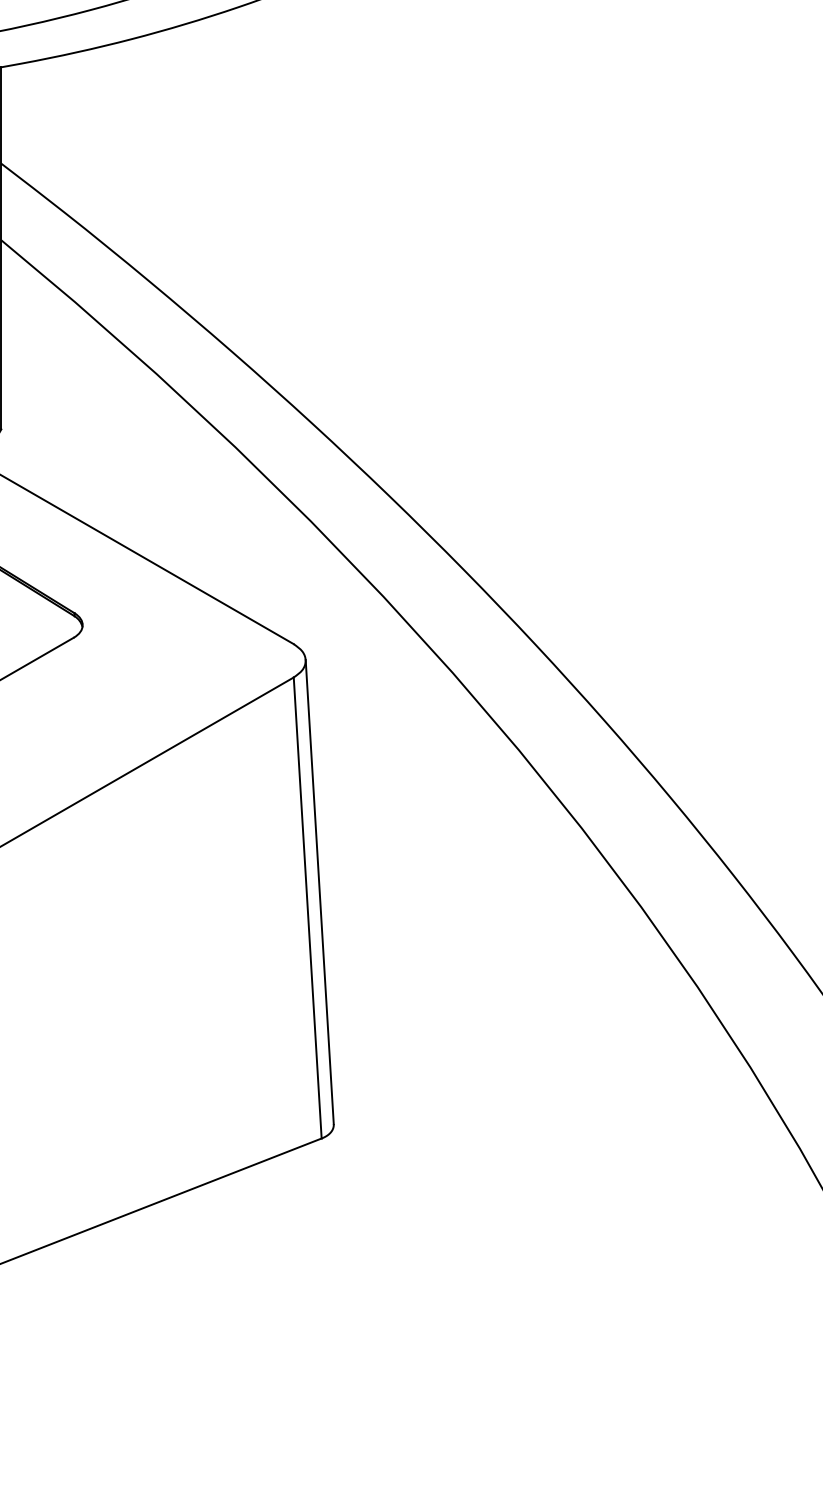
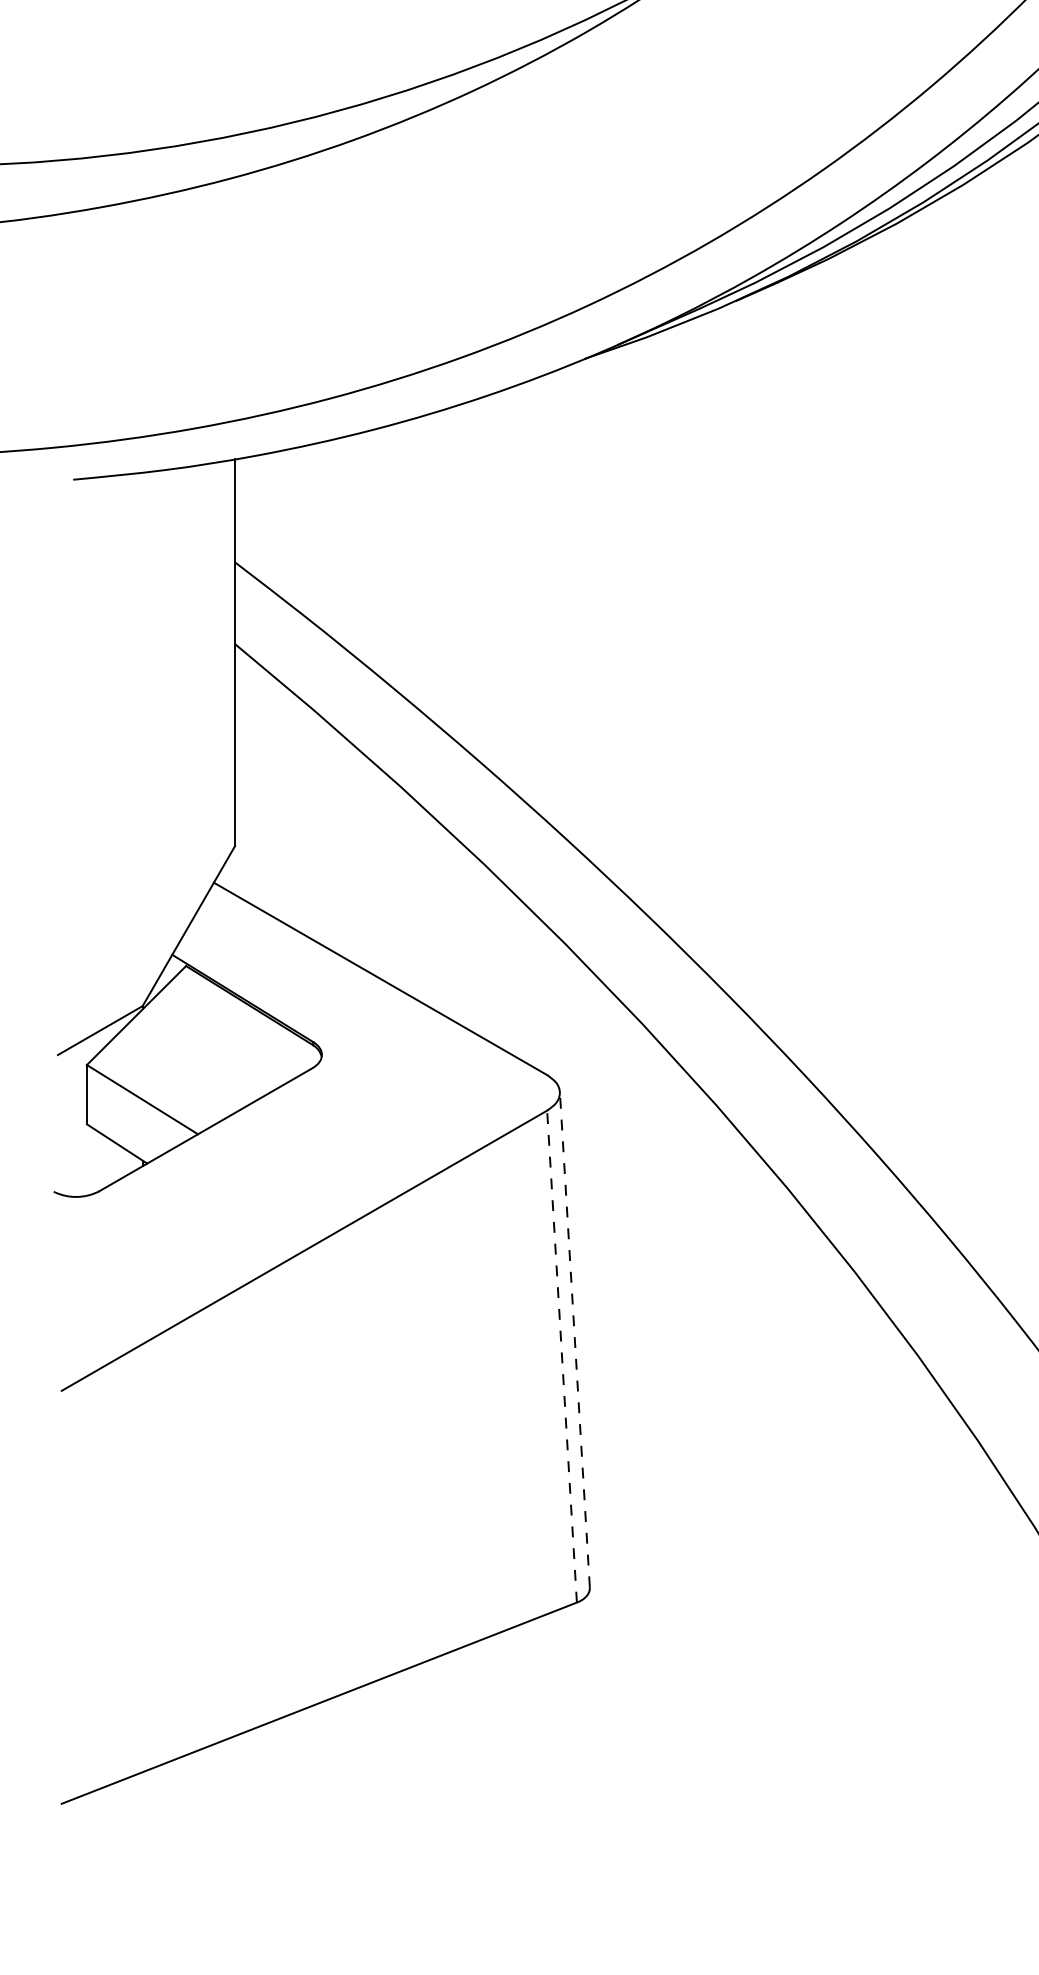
line: (319, 891) -> (574, 1339), solid -> dashed
line: (308, 907) -> (562, 1356), solid -> dashed

